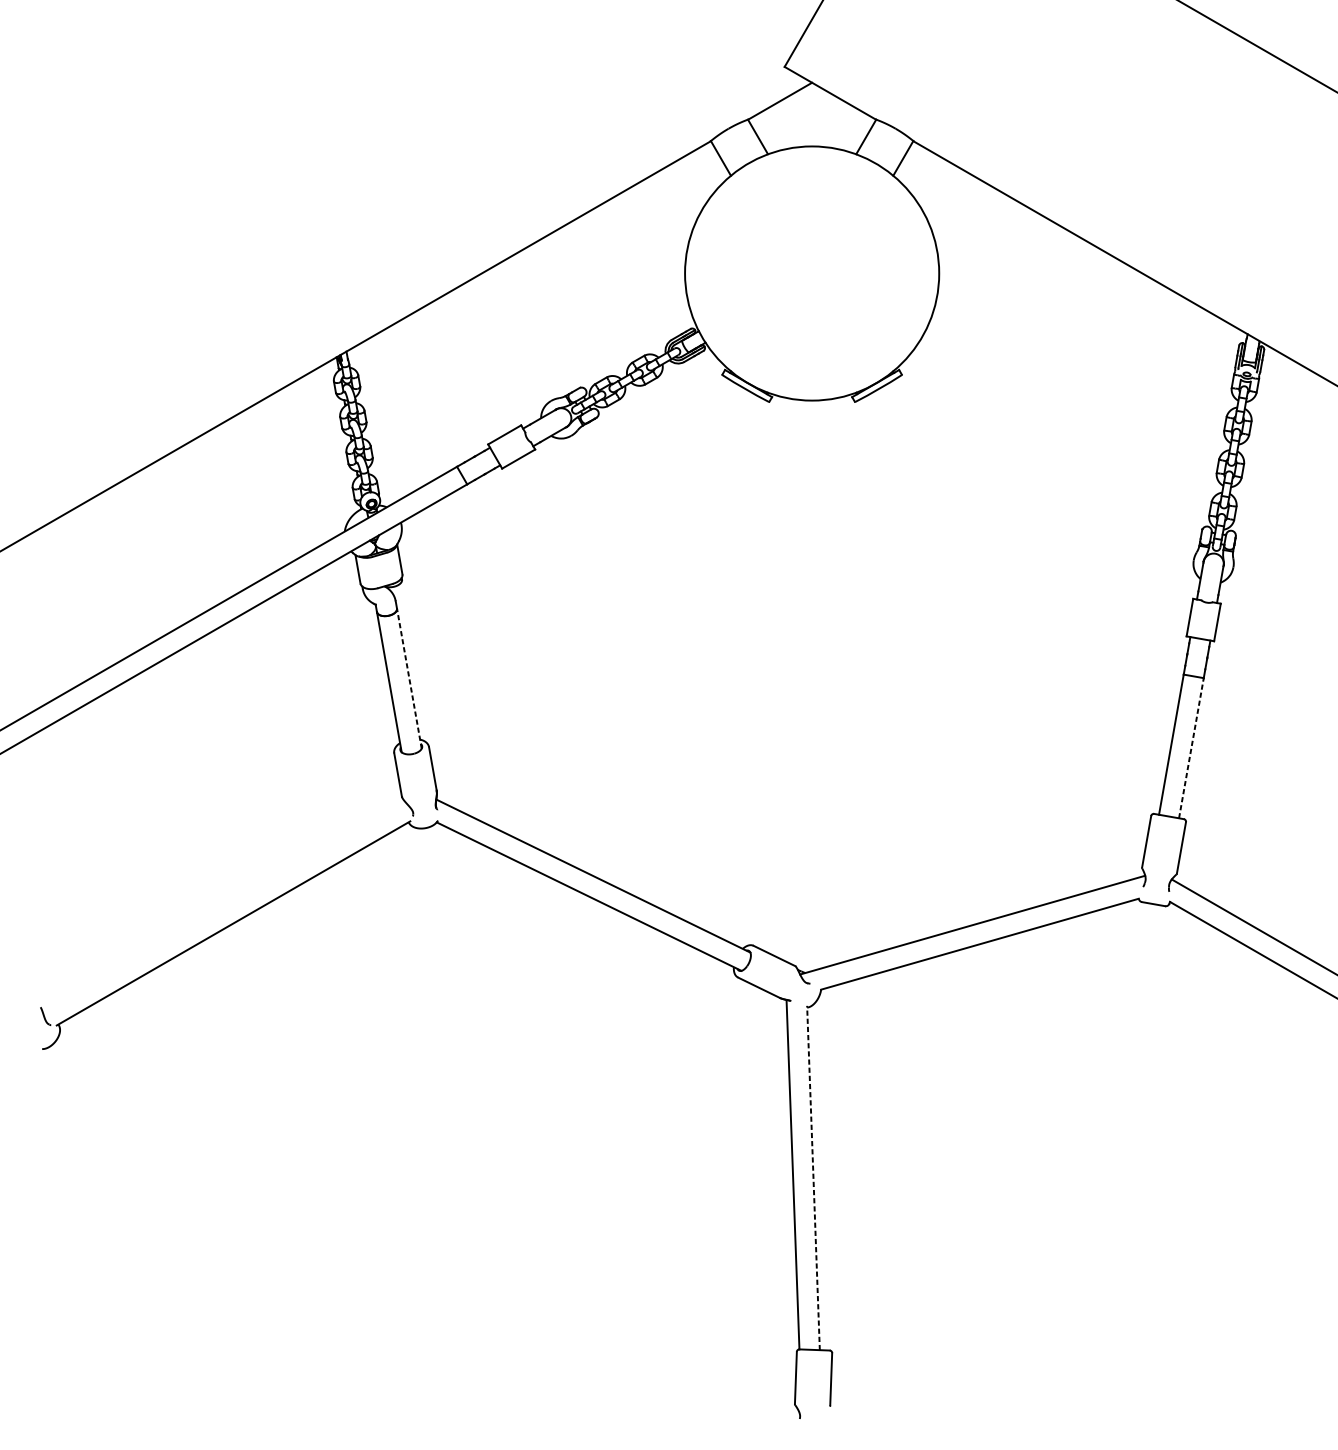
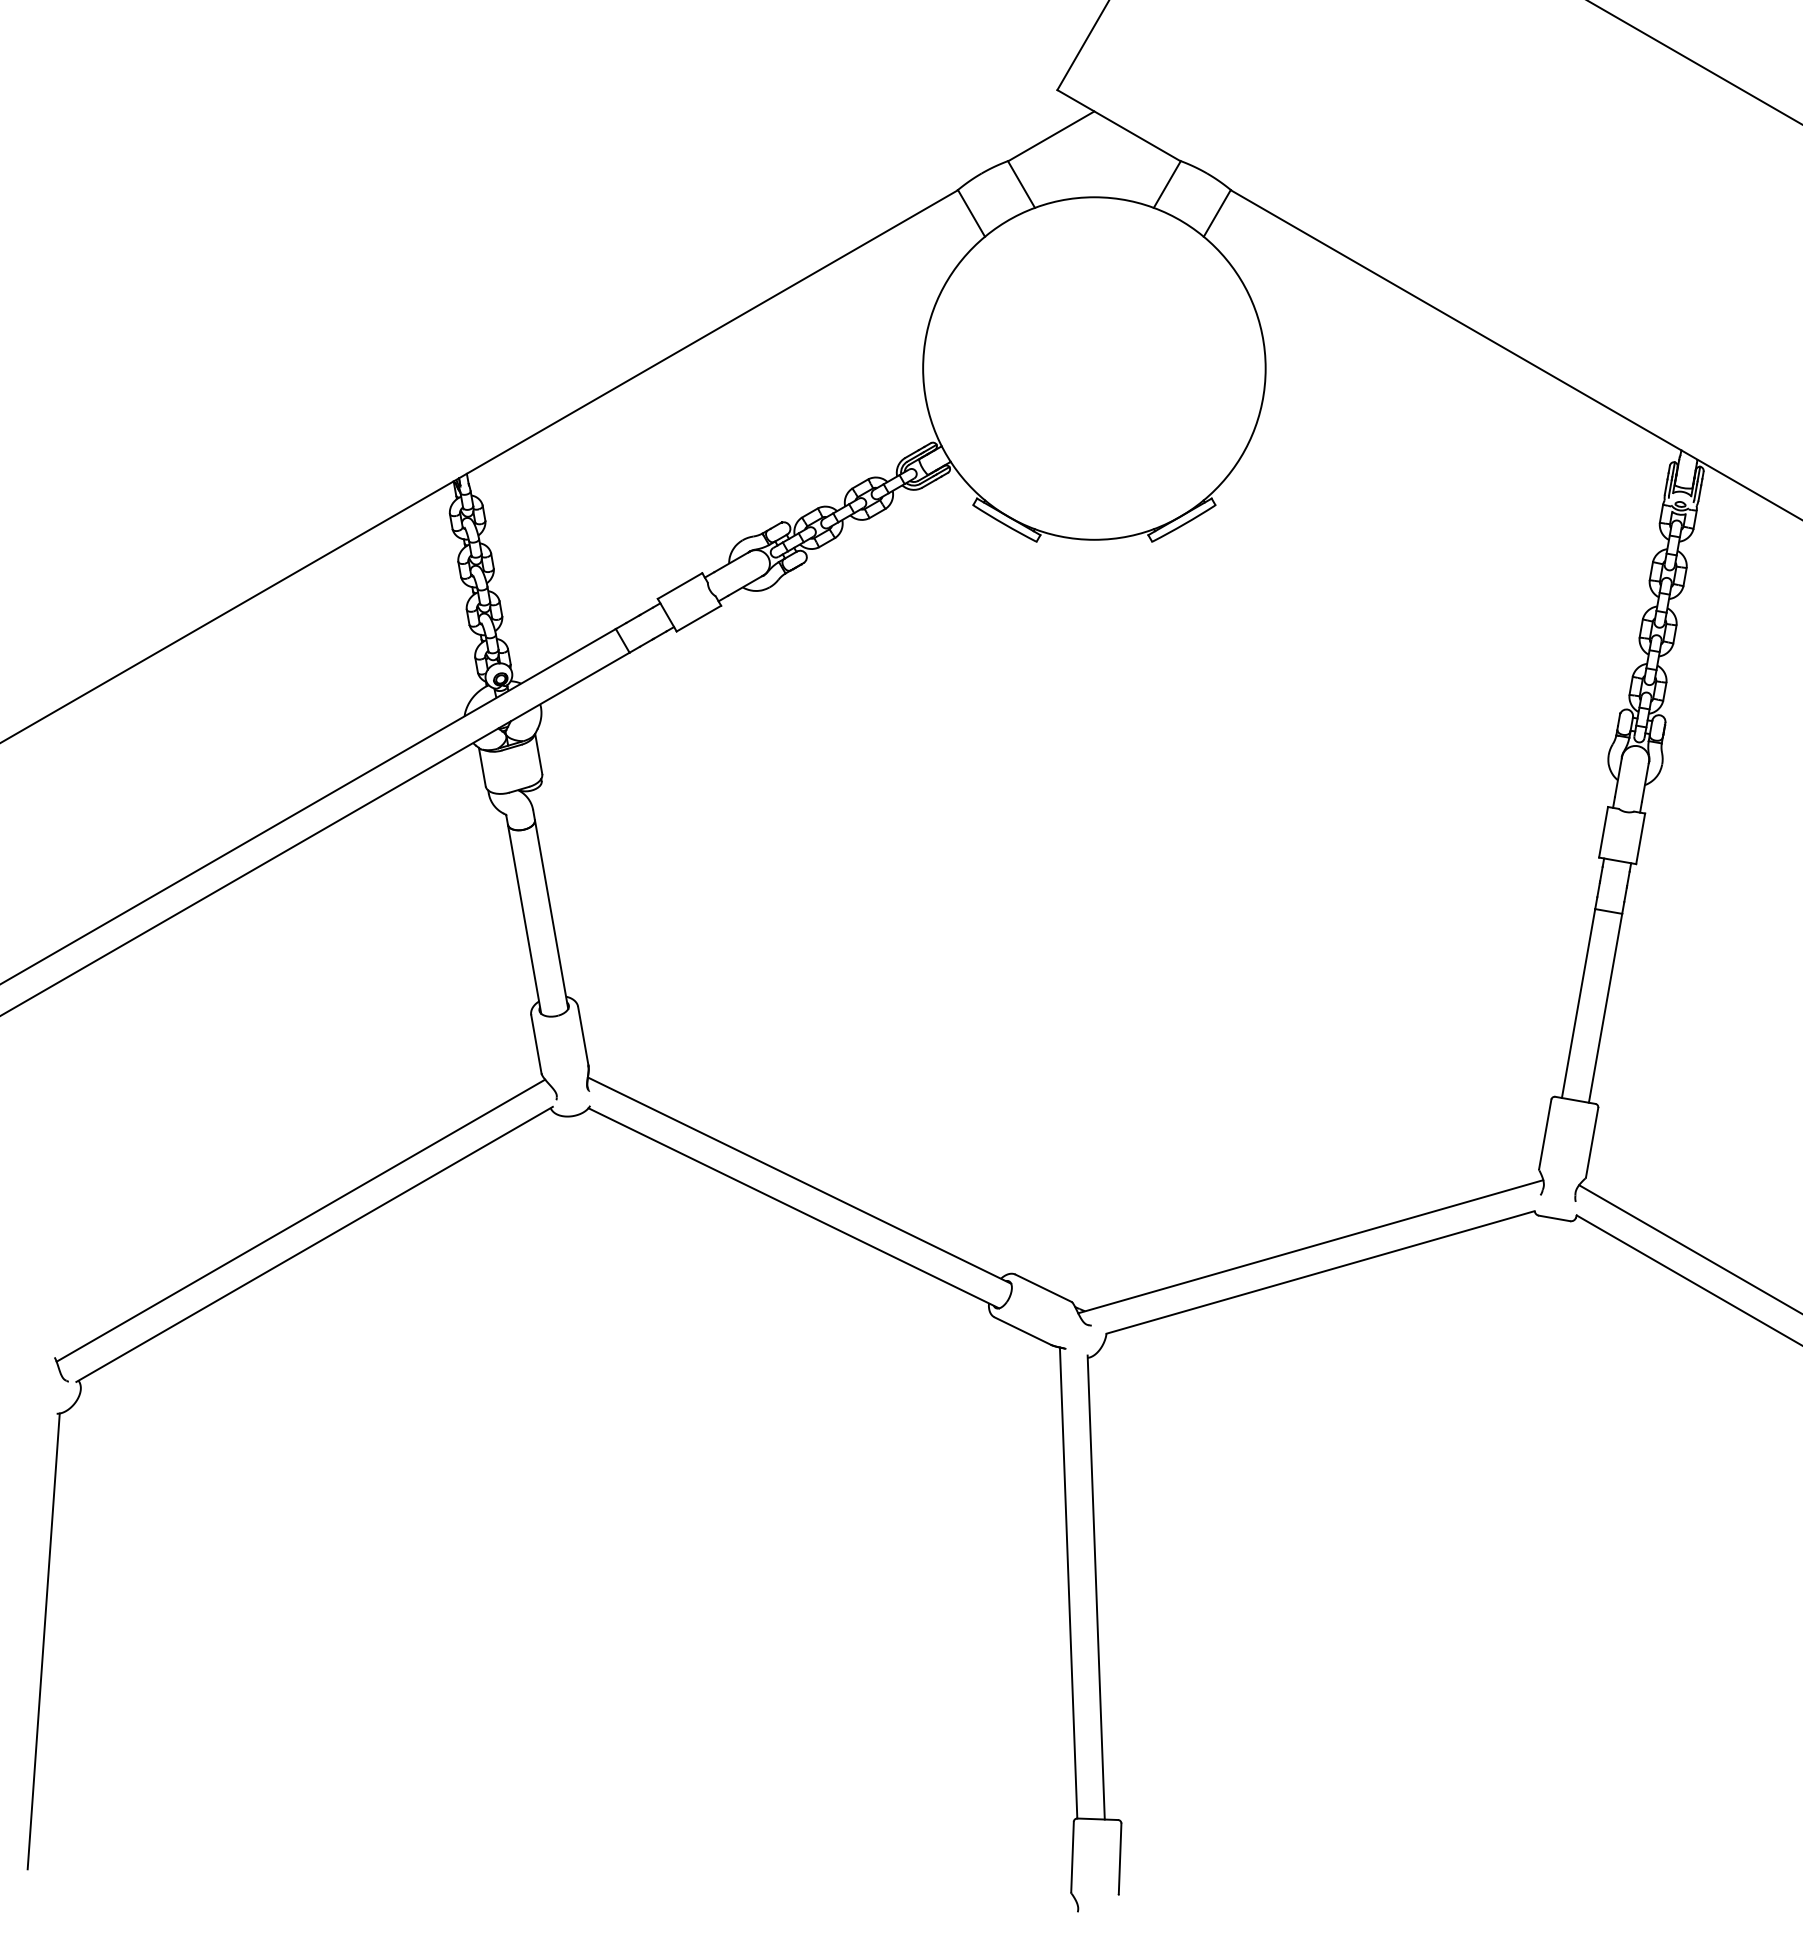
line: (409, 678) -> (551, 914), dashed -> solid
line: (1191, 748) -> (1605, 1008), dashed -> solid
line: (223, 905) -> (300, 1220), added
line: (813, 1177) -> (1096, 1587), dashed -> solid
line: (32, 1218) -> (43, 1641), added

